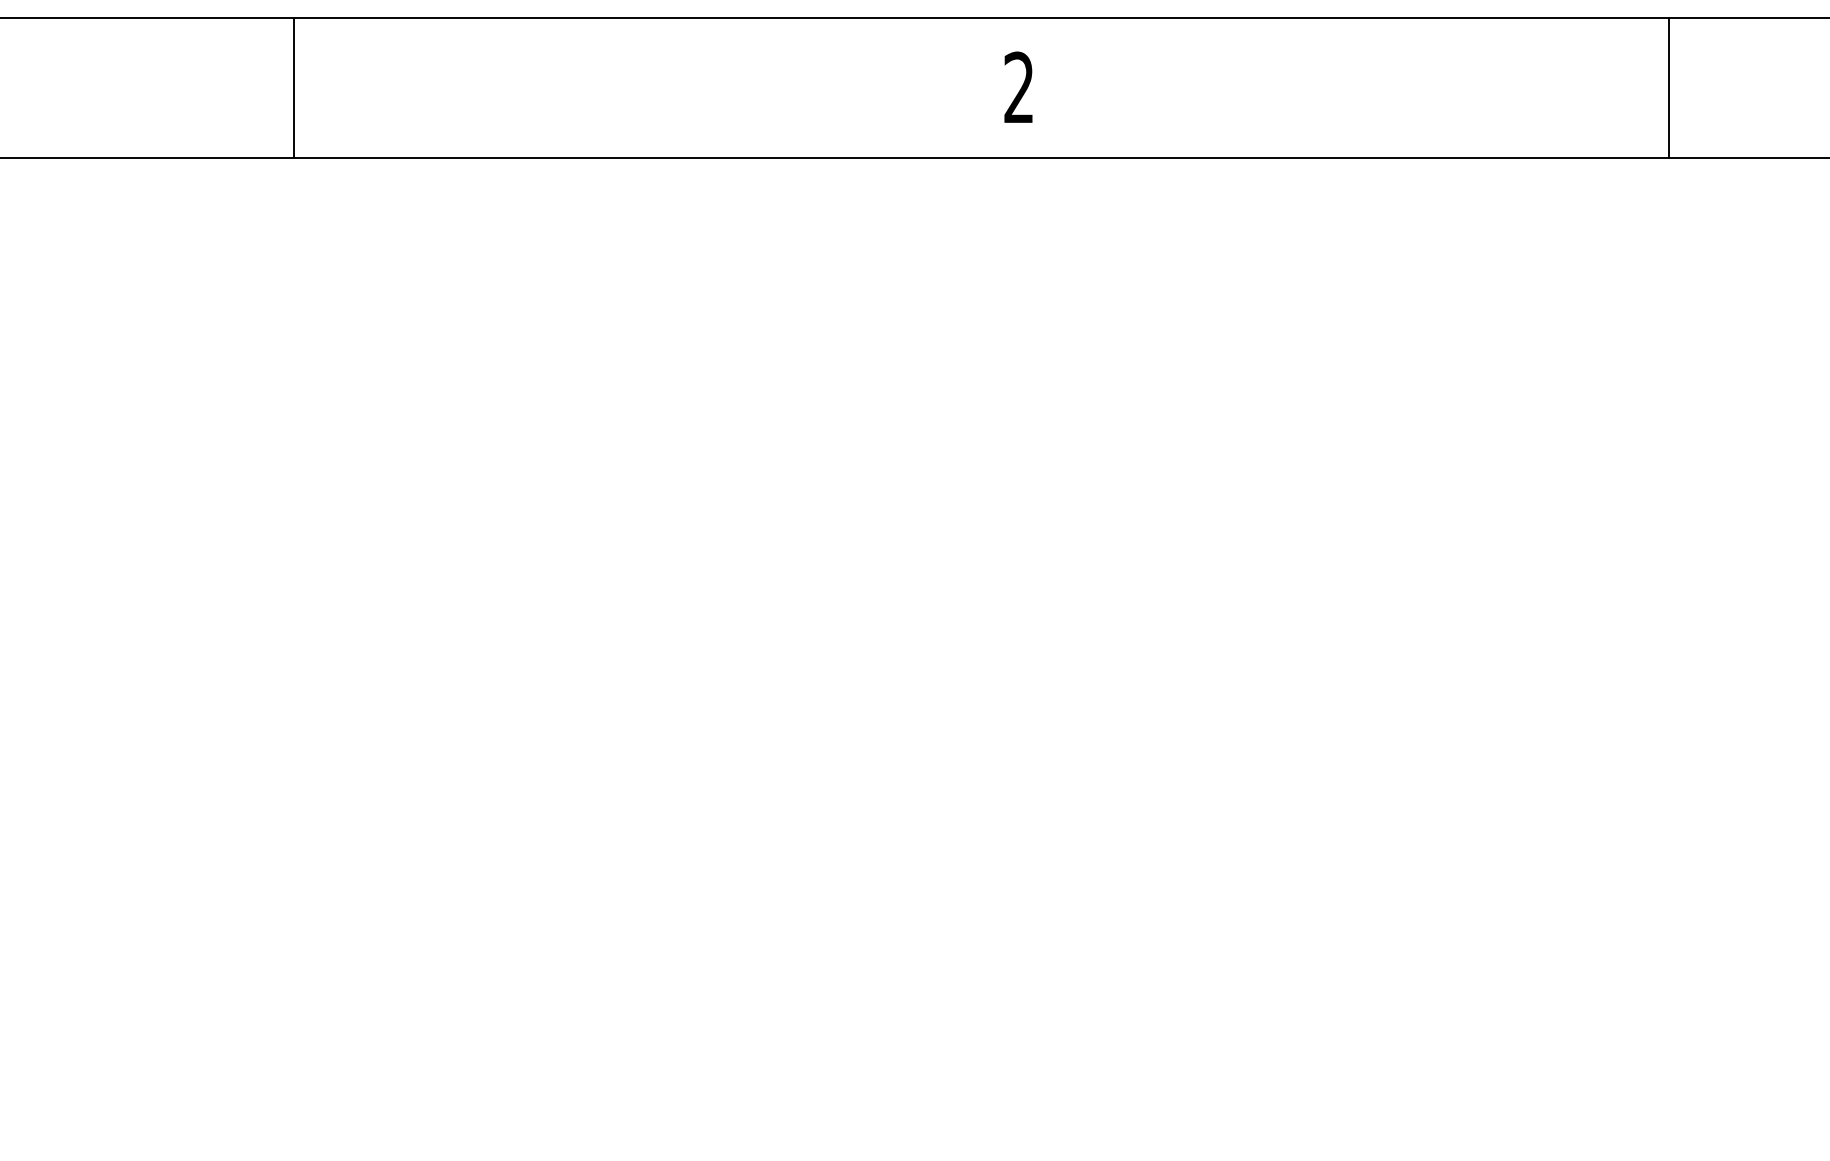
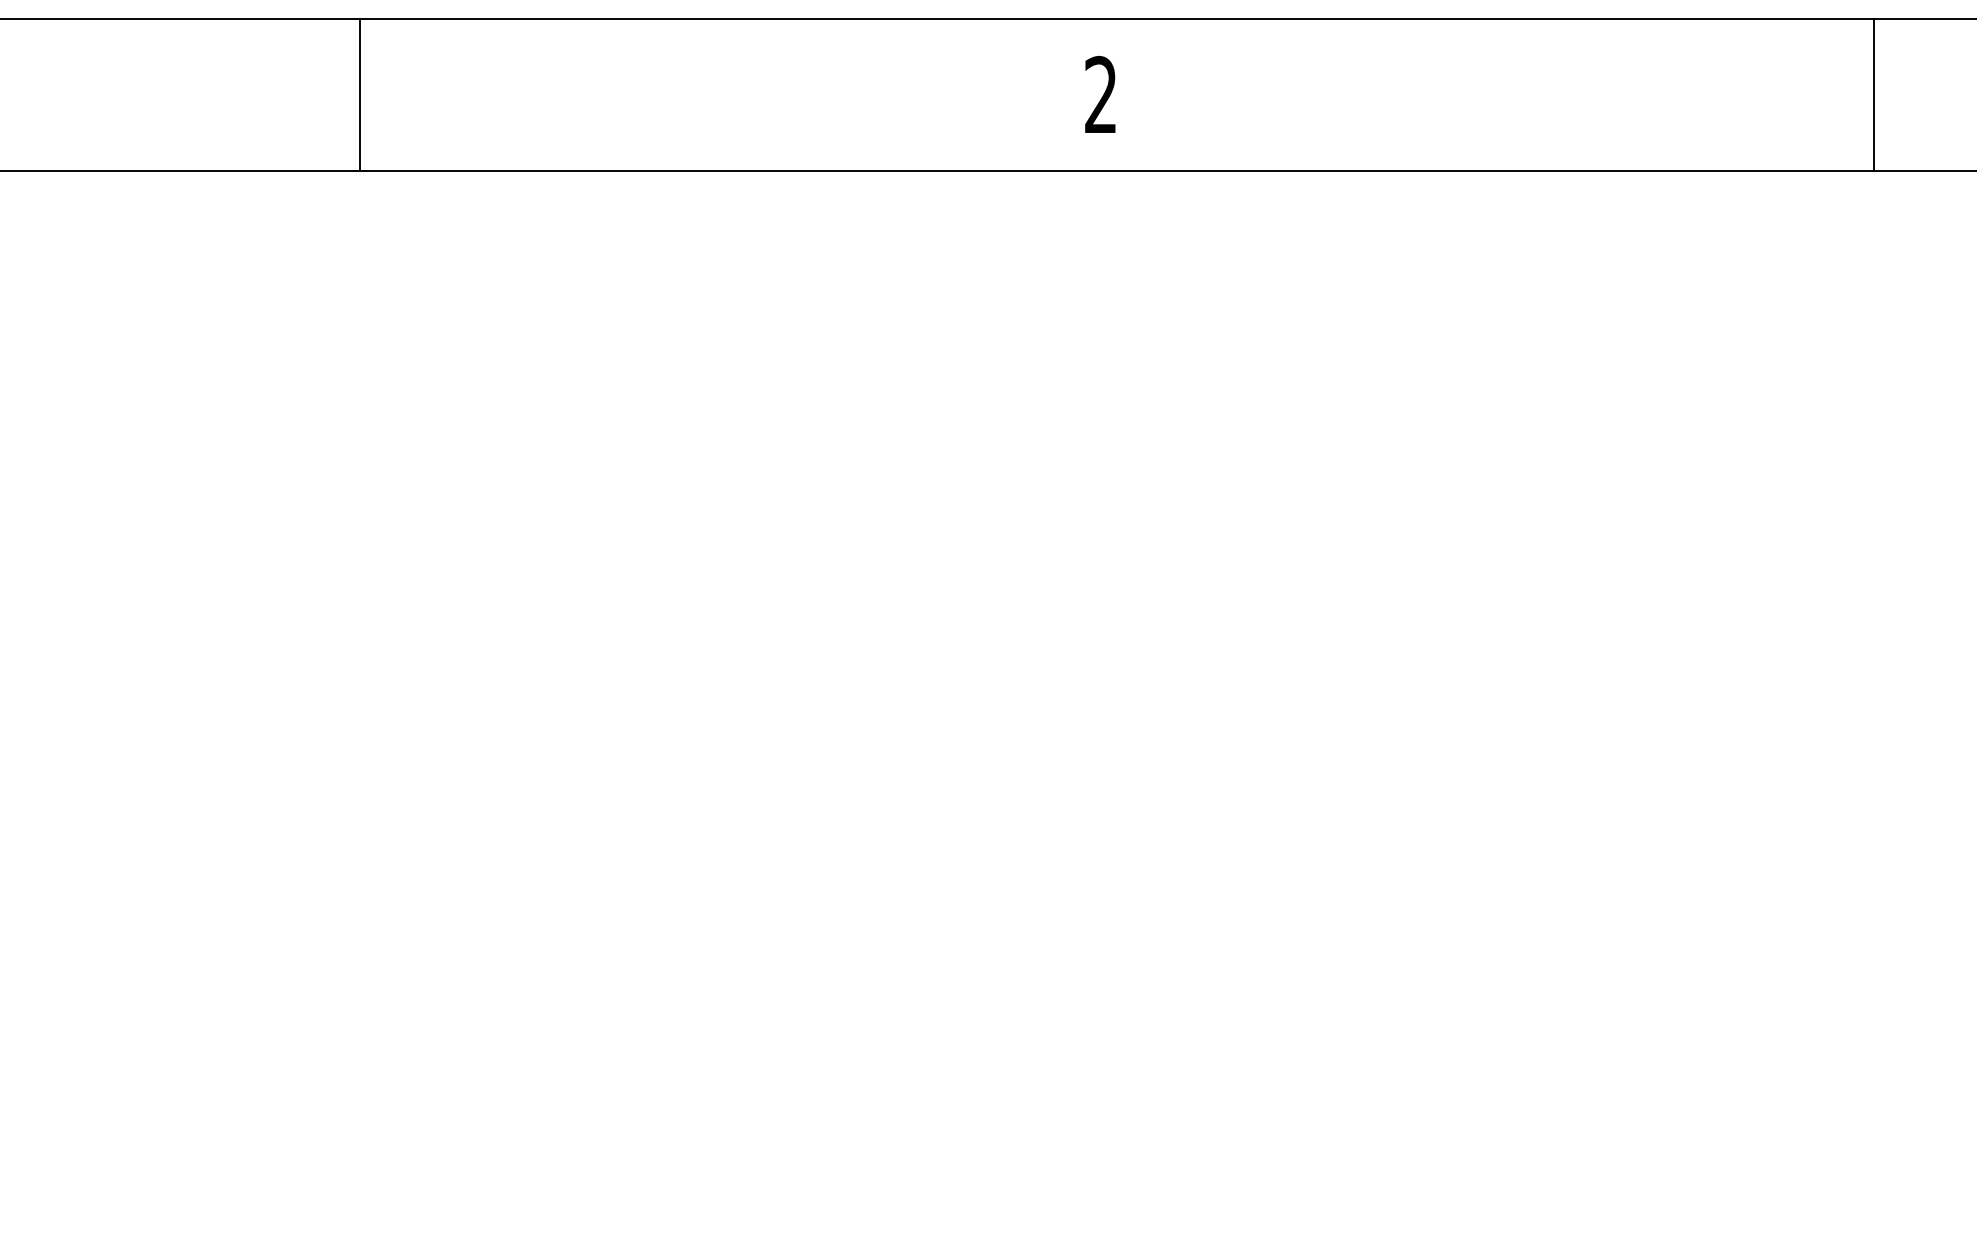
line: (294, 87) -> (360, 94), moved
line: (1669, 87) -> (1874, 94), moved

